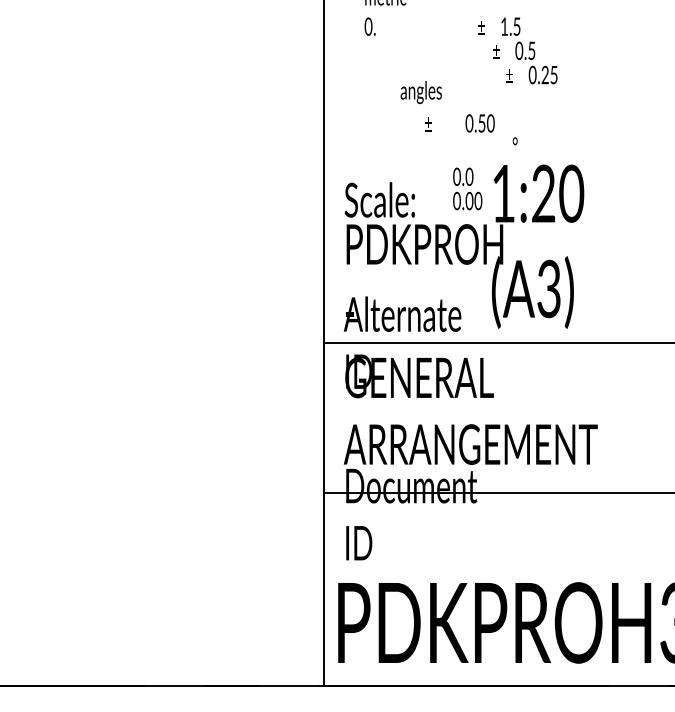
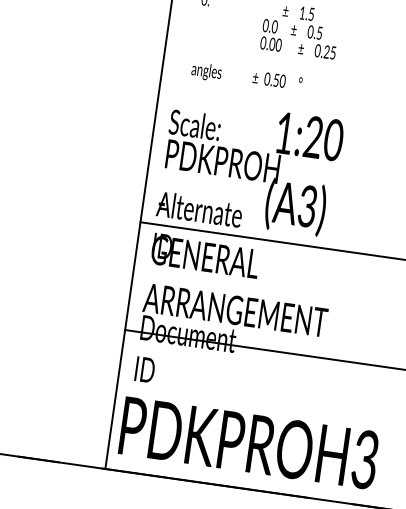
text: (420, 92) -> (206, 71), moved
text: (428, 124) -> (255, 78), moved
text: (514, 141) -> (300, 80), moved
text: (467, 188) -> (272, 35), moved

